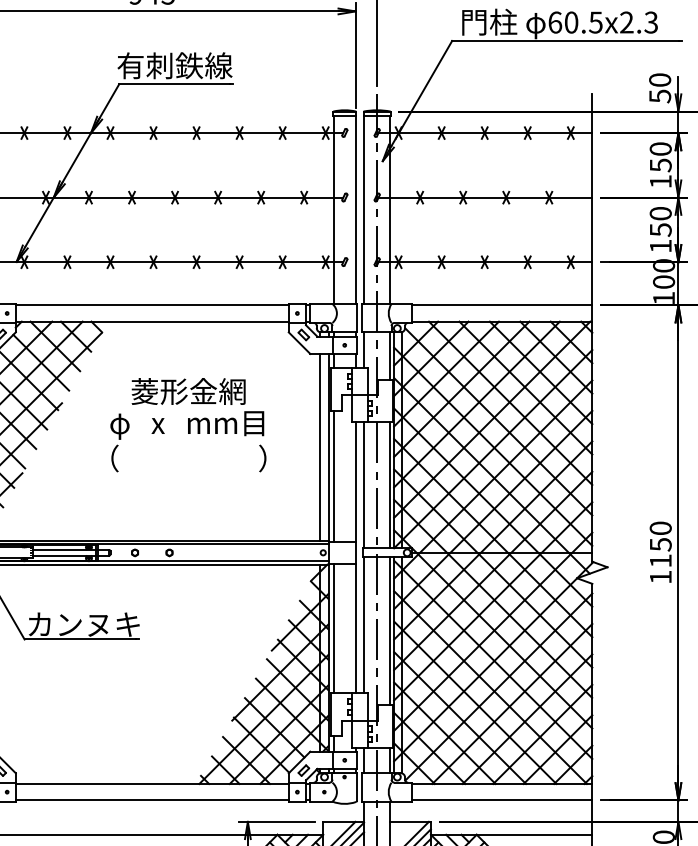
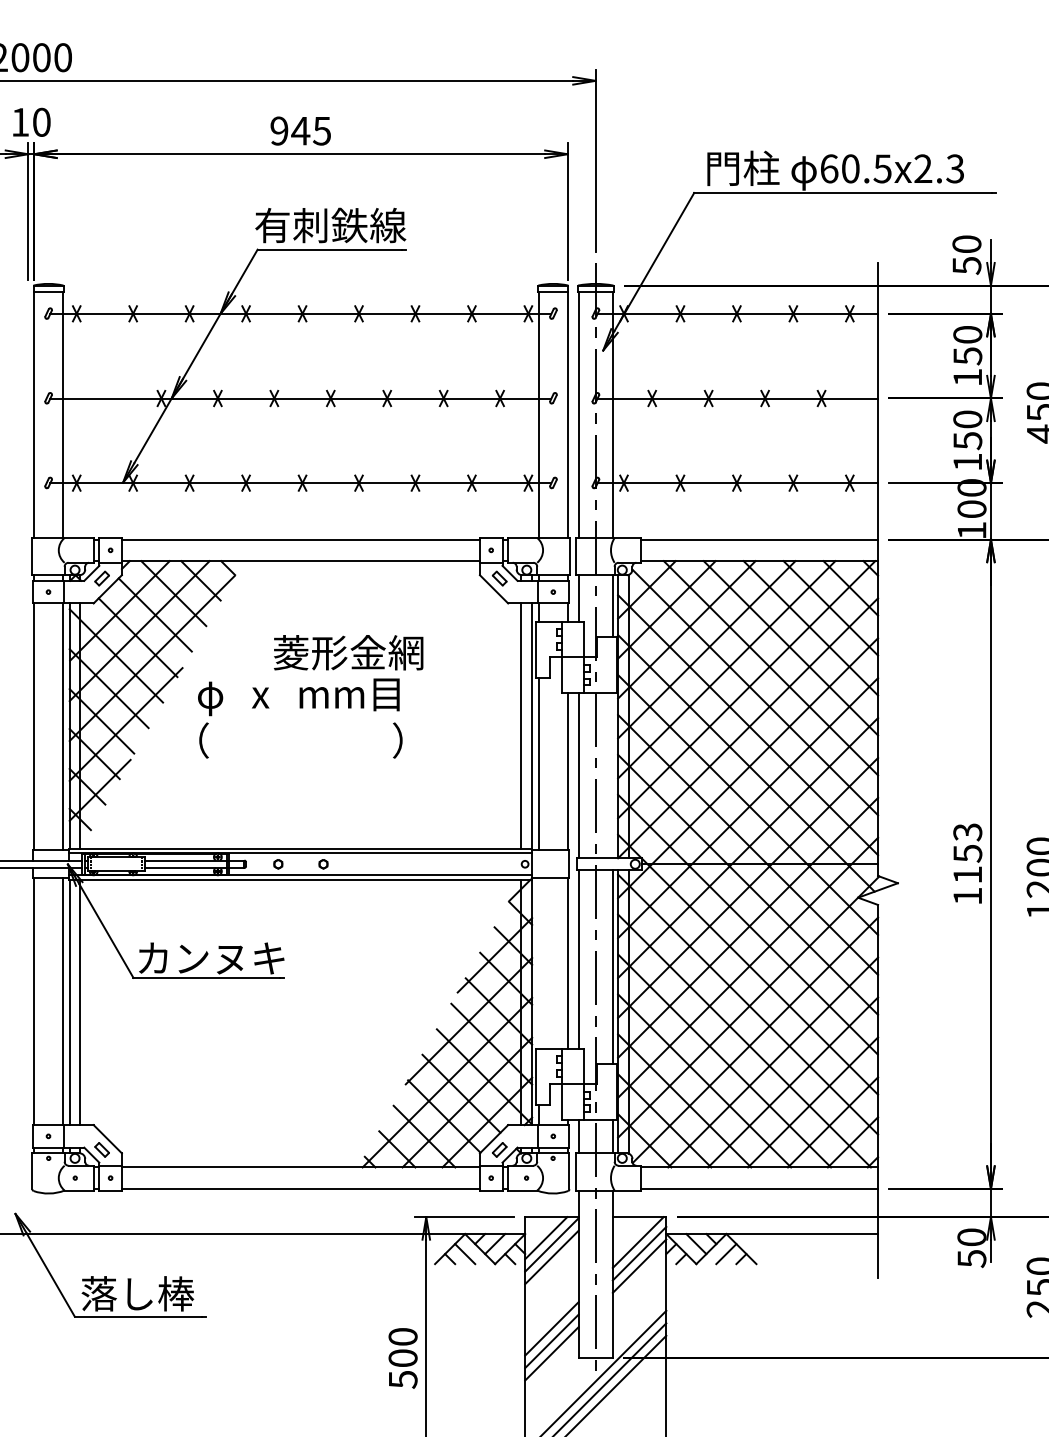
text: (188, 441) -> (300, 718), moved
line: (389, 485) -> (612, 775), removed
text: (660, 528) -> (967, 832), 1150 -> 1153
line: (334, 628) -> (539, 963), removed

